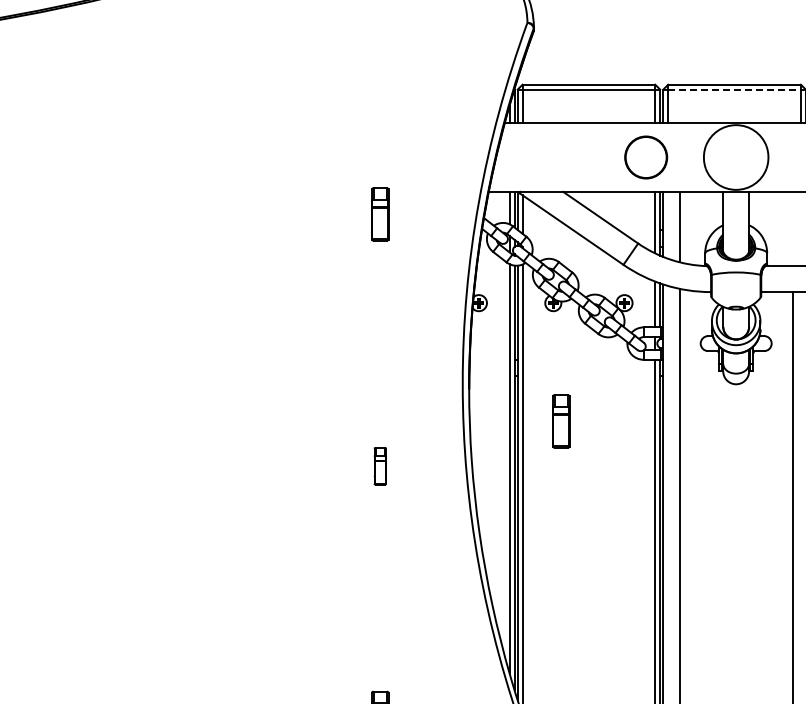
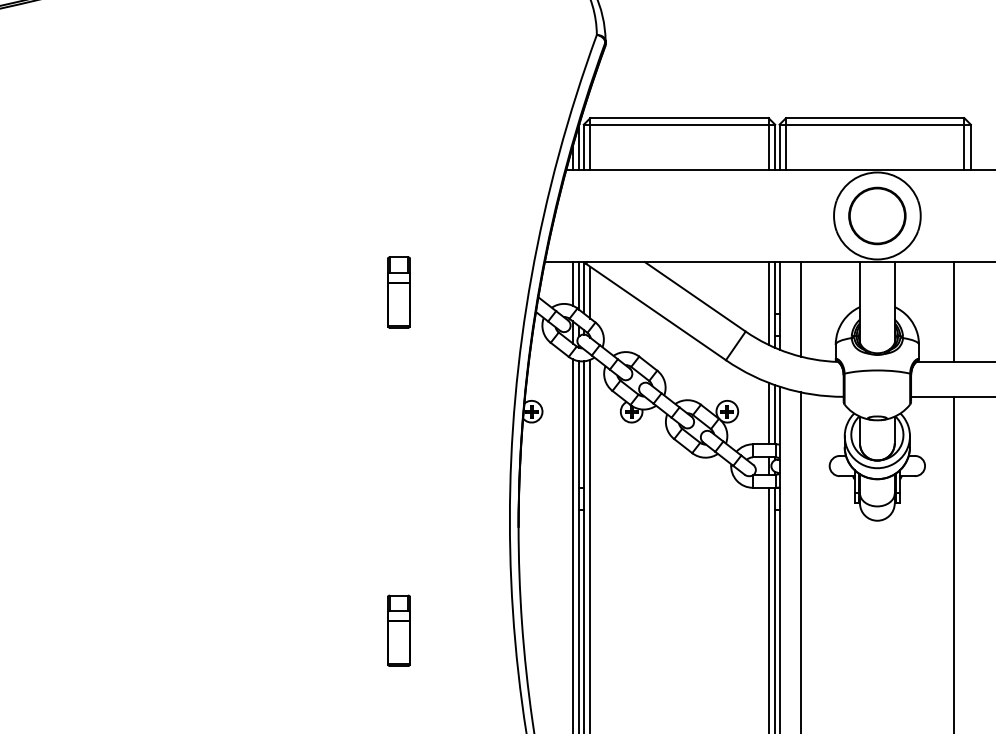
line: (735, 89) -> (876, 124), dashed -> solid
circle: (646, 157) -> (877, 215), moved
line: (792, 228) -> (953, 311), added
part: (561, 421) -> (642, 570), removed
part: (380, 466) -> (399, 631), size x1.43

